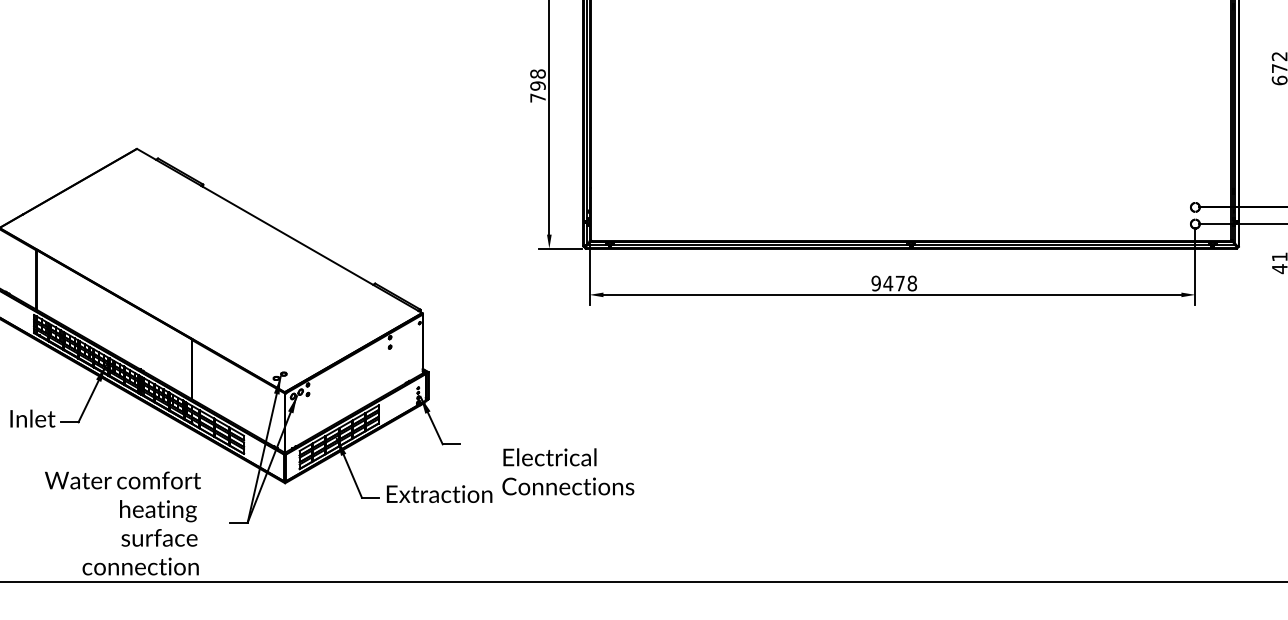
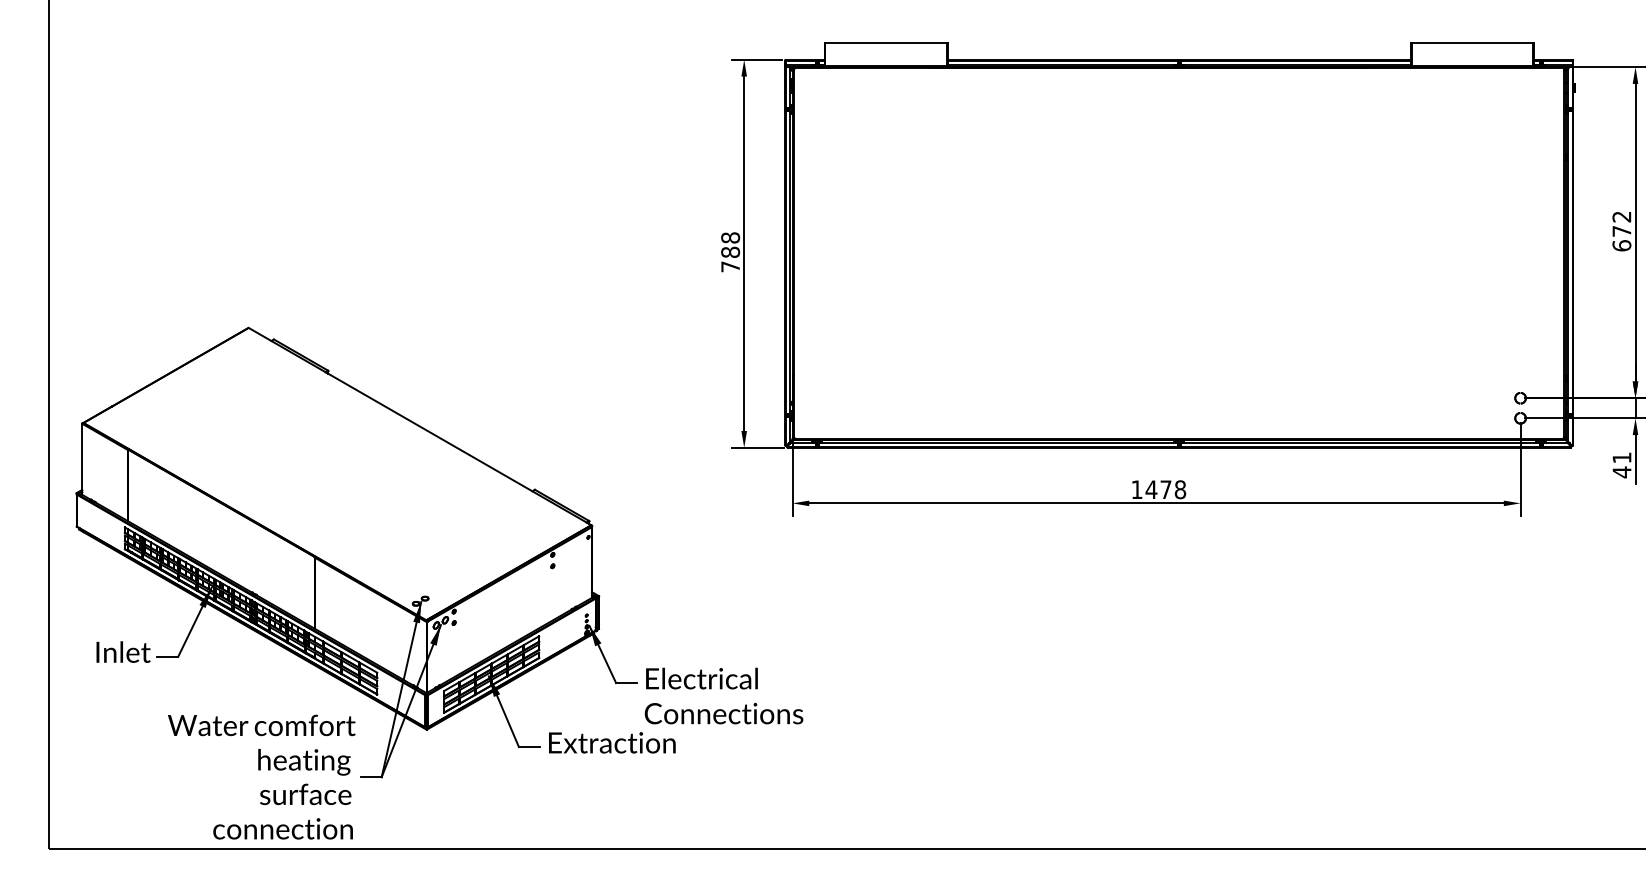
text: (537, 86) -> (730, 252), 798 -> 788
text: (875, 283) -> (1136, 489), 9478 -> 1478
text: (567, 471) -> (723, 695), moved
text: (122, 522) -> (261, 776), moved

